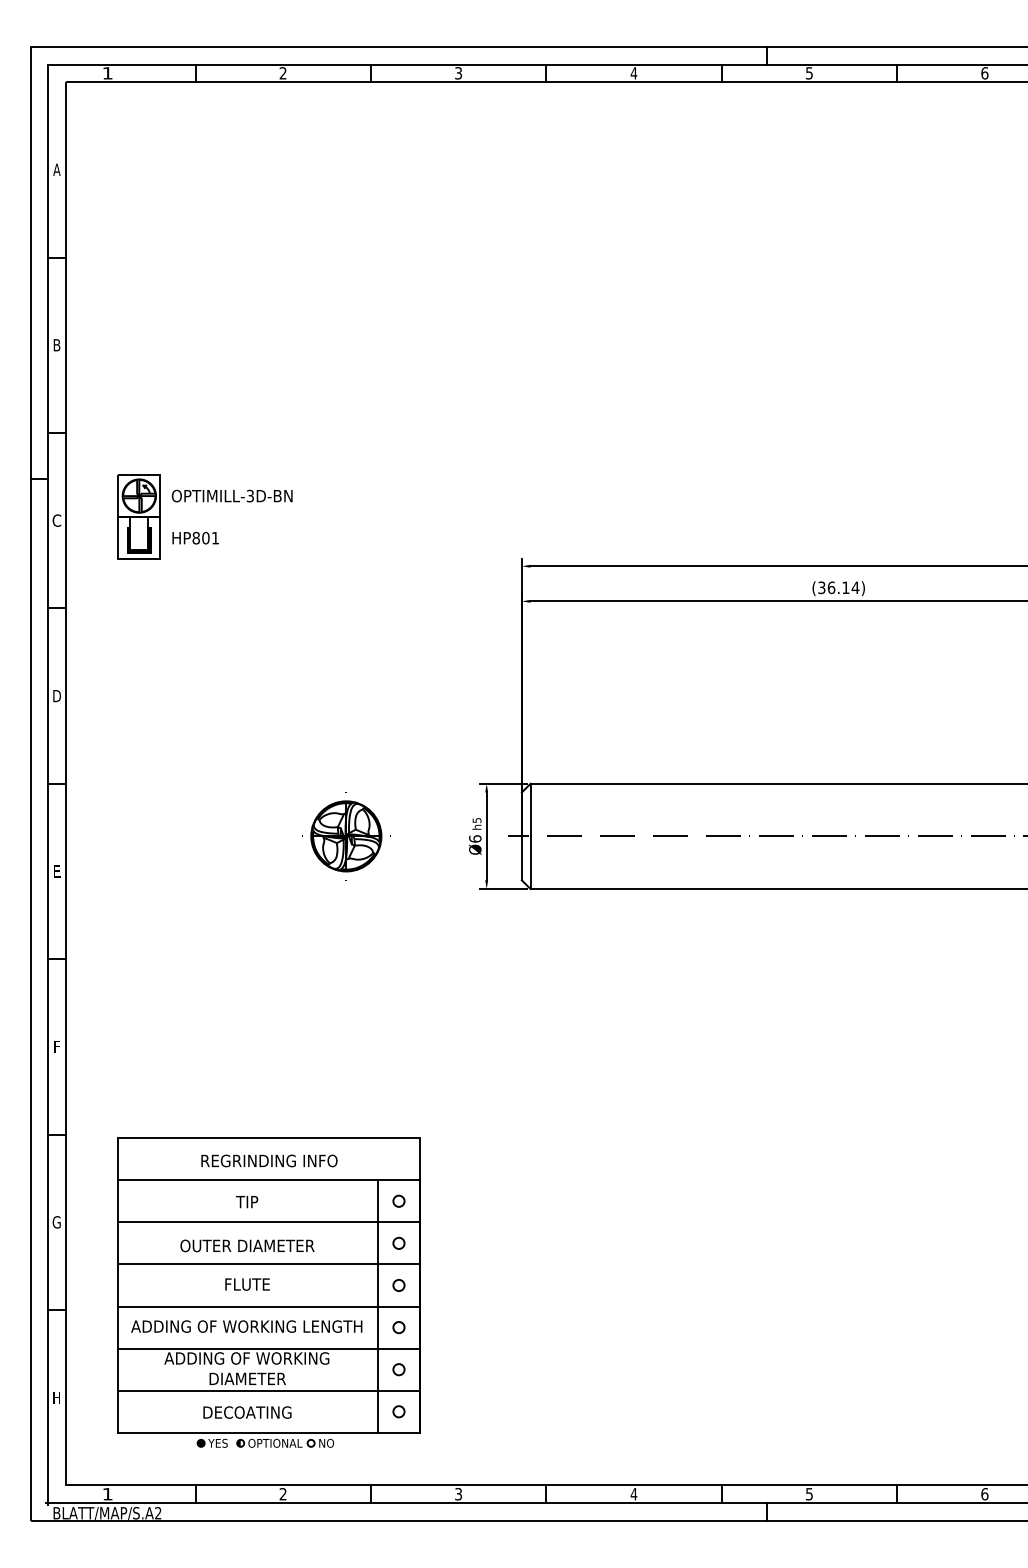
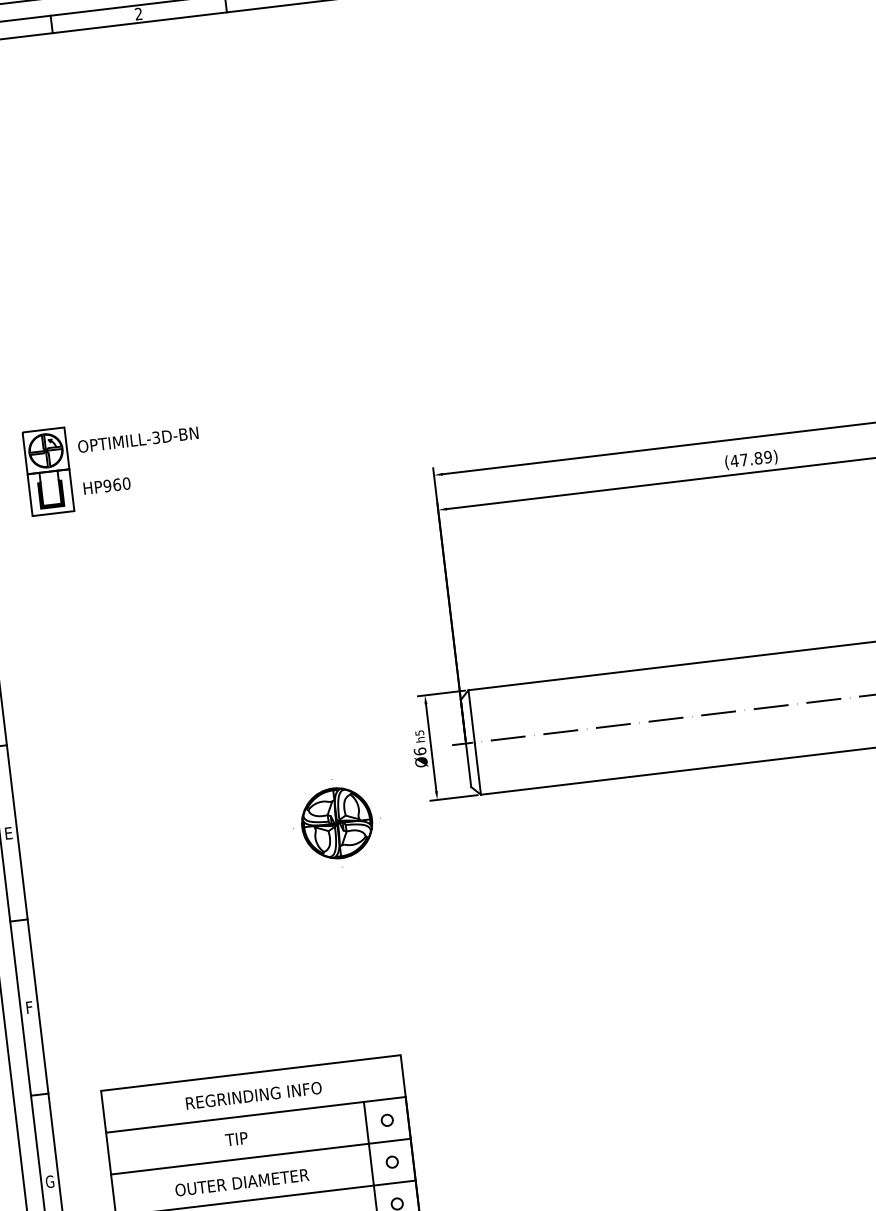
text: (205, 537) -> (116, 484), HP801 -> HP960
text: (838, 587) -> (751, 458), (36.14) -> (47.89)
part: (346, 836) -> (337, 823), moved

